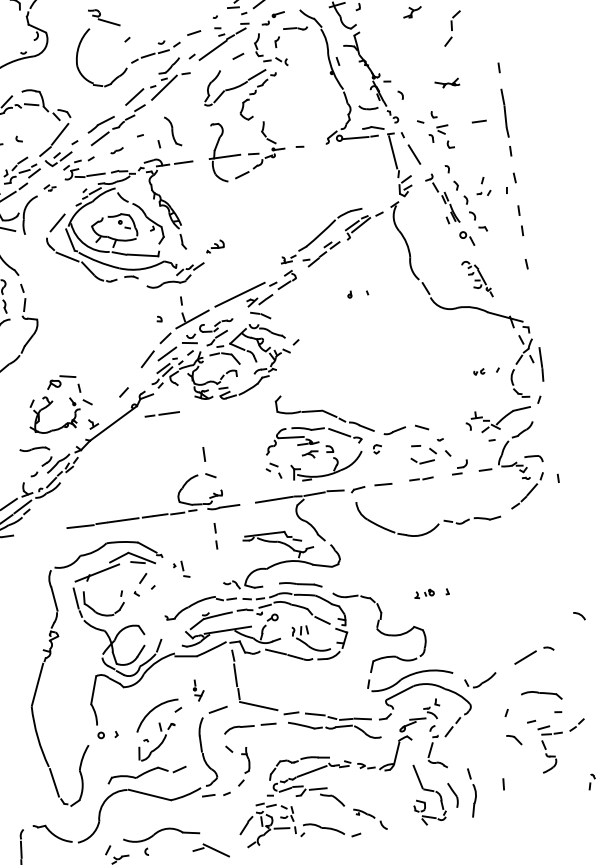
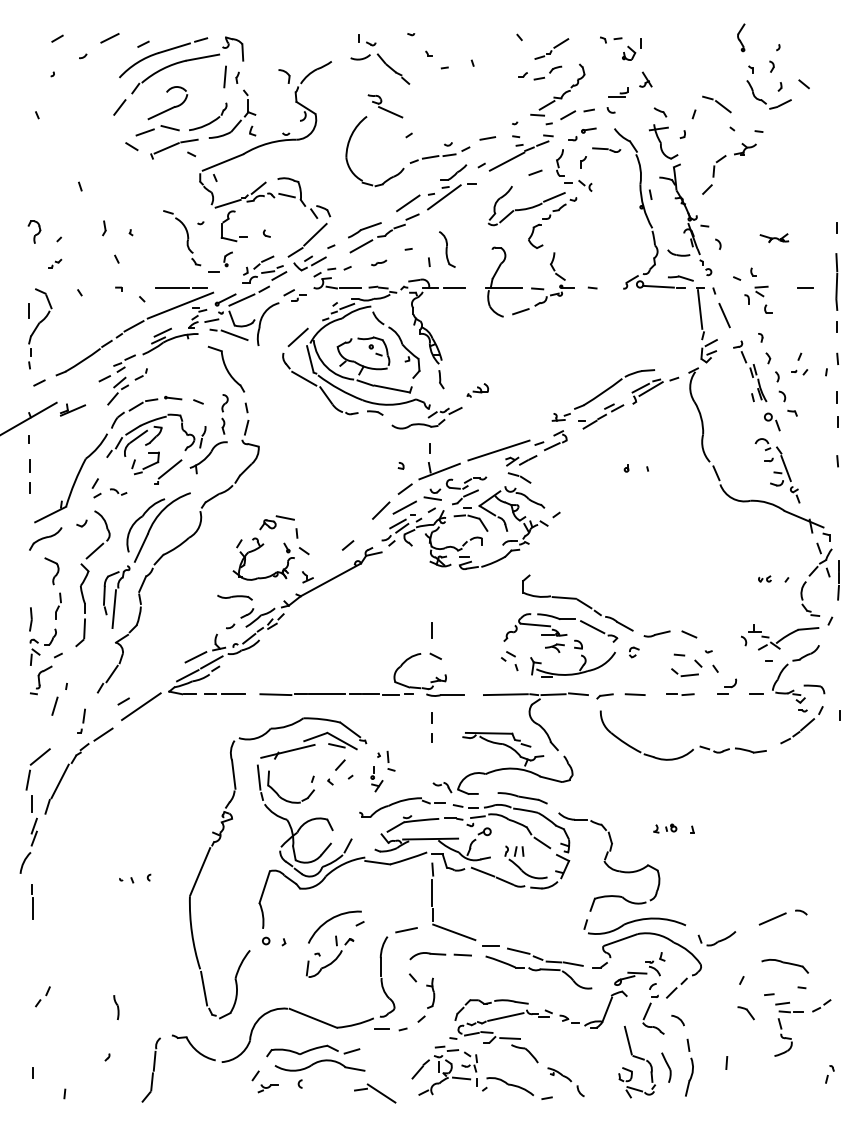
part: (452, 28) -> (714, 174), moved
part: (49, 188) -> (294, 295), size x1.67
part: (477, 279) -> (777, 470), size x1.43
line: (161, 413) -> (224, 693), moved
arc: (579, 615) -> (678, 1019), moved
part: (198, 690) -> (376, 779), moved
part: (147, 773) -> (313, 1050), moved

